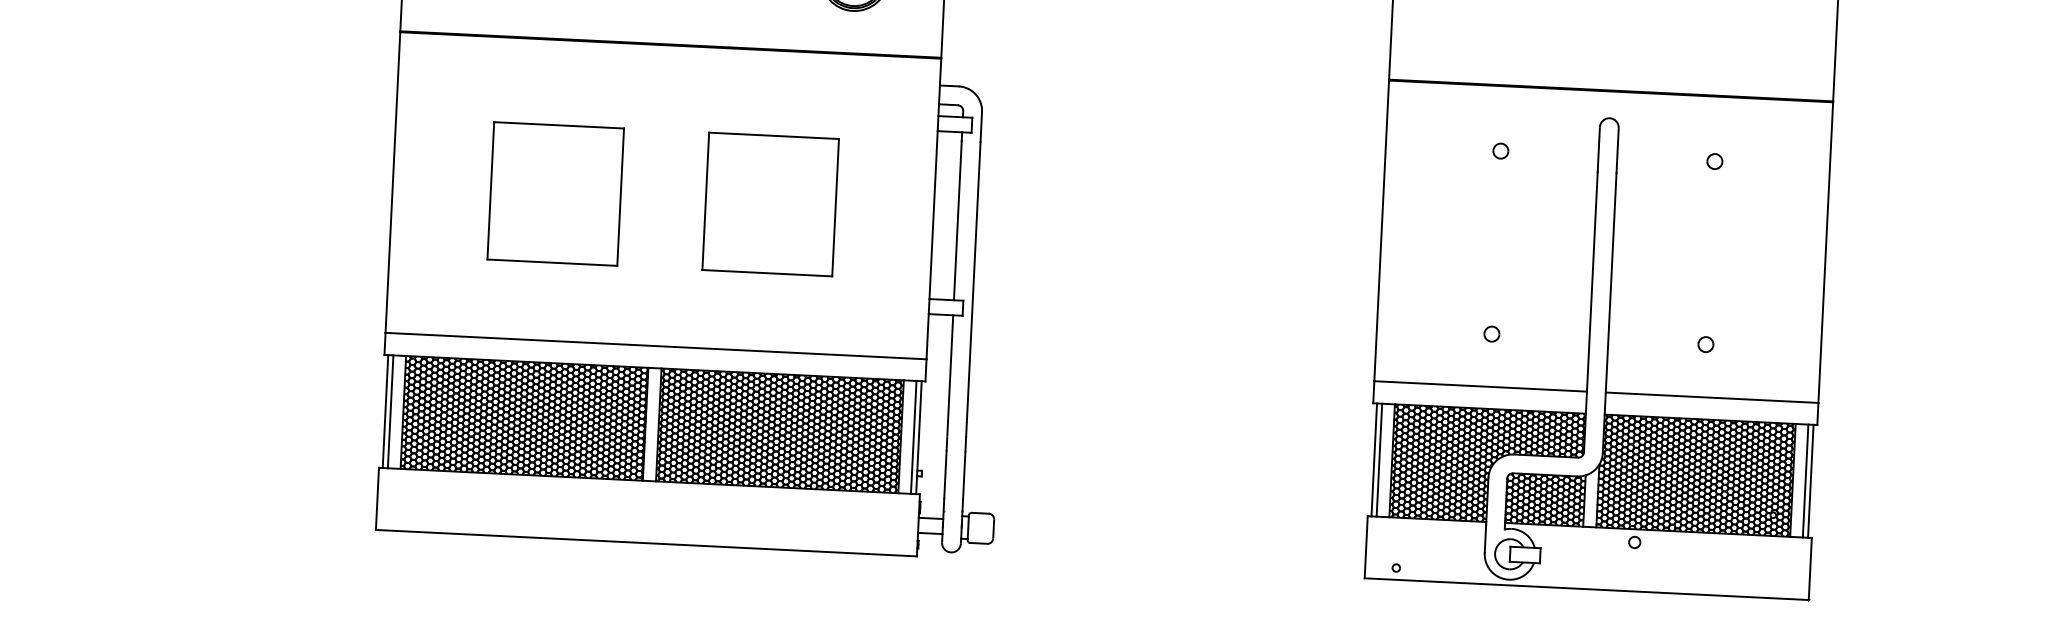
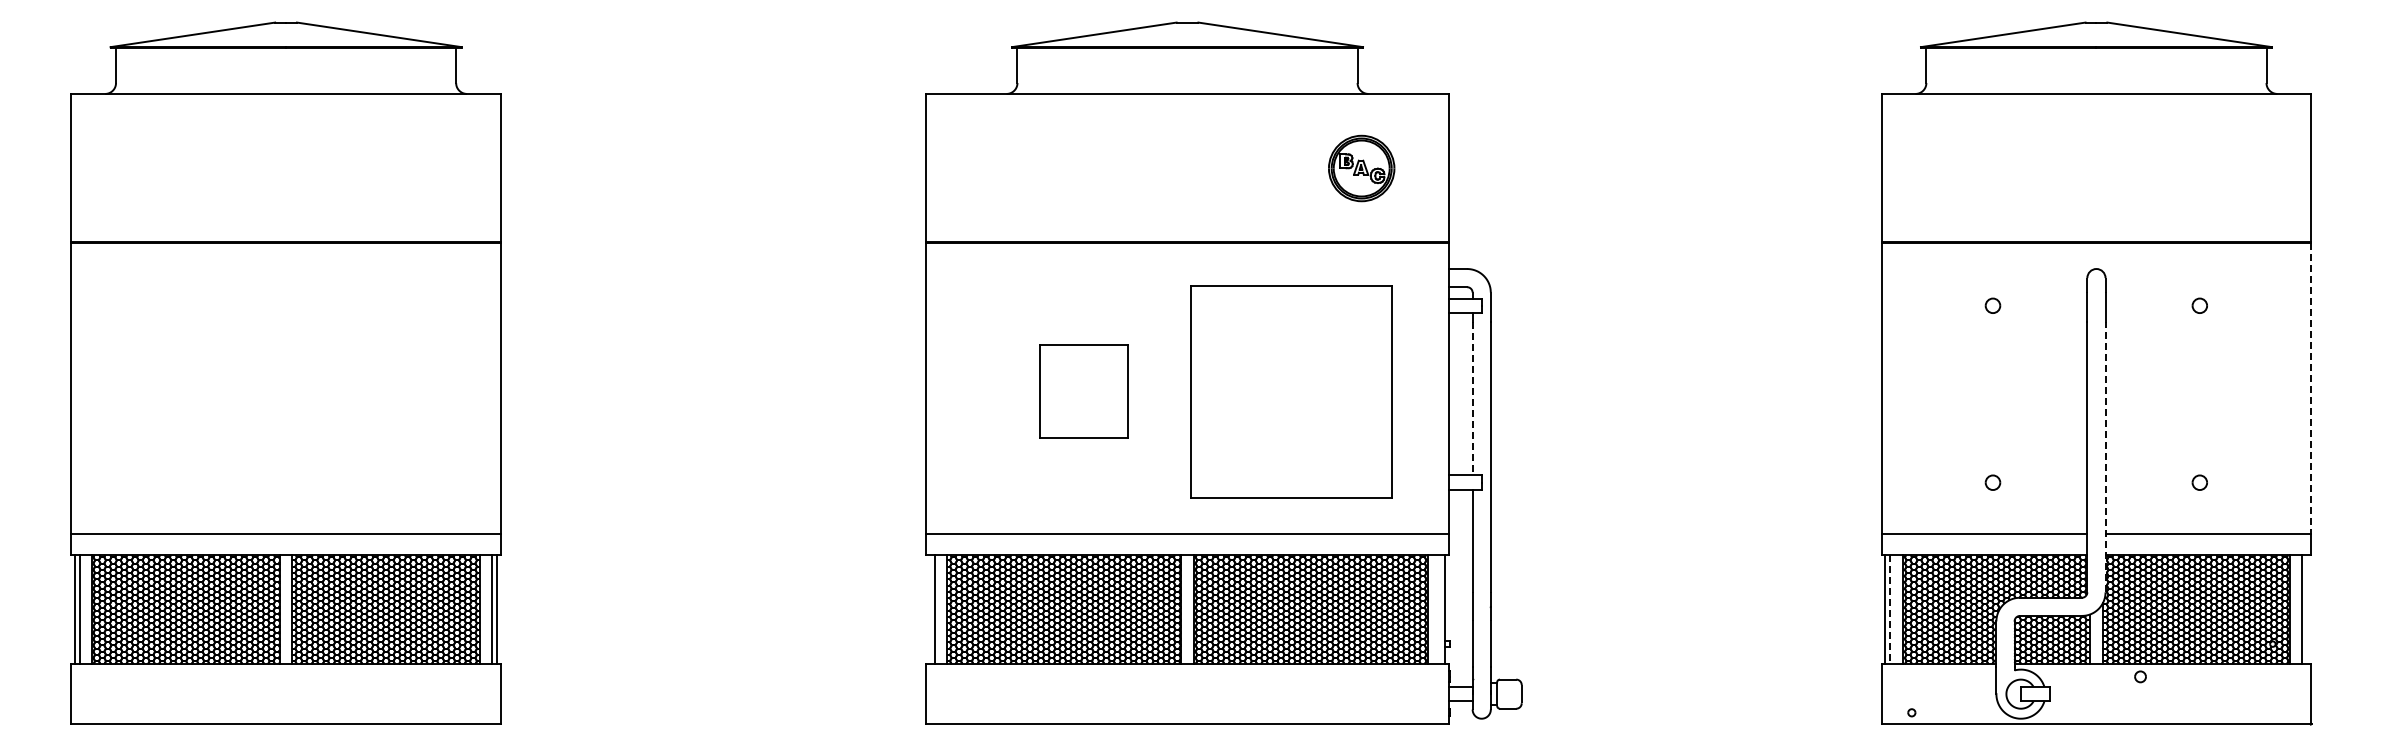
part: (555, 193) -> (1083, 391), size x0.7
part: (770, 204) -> (1291, 391), size x1.6
line: (957, 220) -> (1472, 398), solid -> dashed
line: (1826, 252) -> (2311, 388), solid -> dashed
line: (1609, 312) -> (2105, 456), solid -> dashed
line: (385, 411) -> (929, 609), removed
line: (913, 437) -> (1440, 609), removed
line: (1379, 460) -> (1890, 609), solid -> dashed
line: (1810, 481) -> (2307, 609), removed

